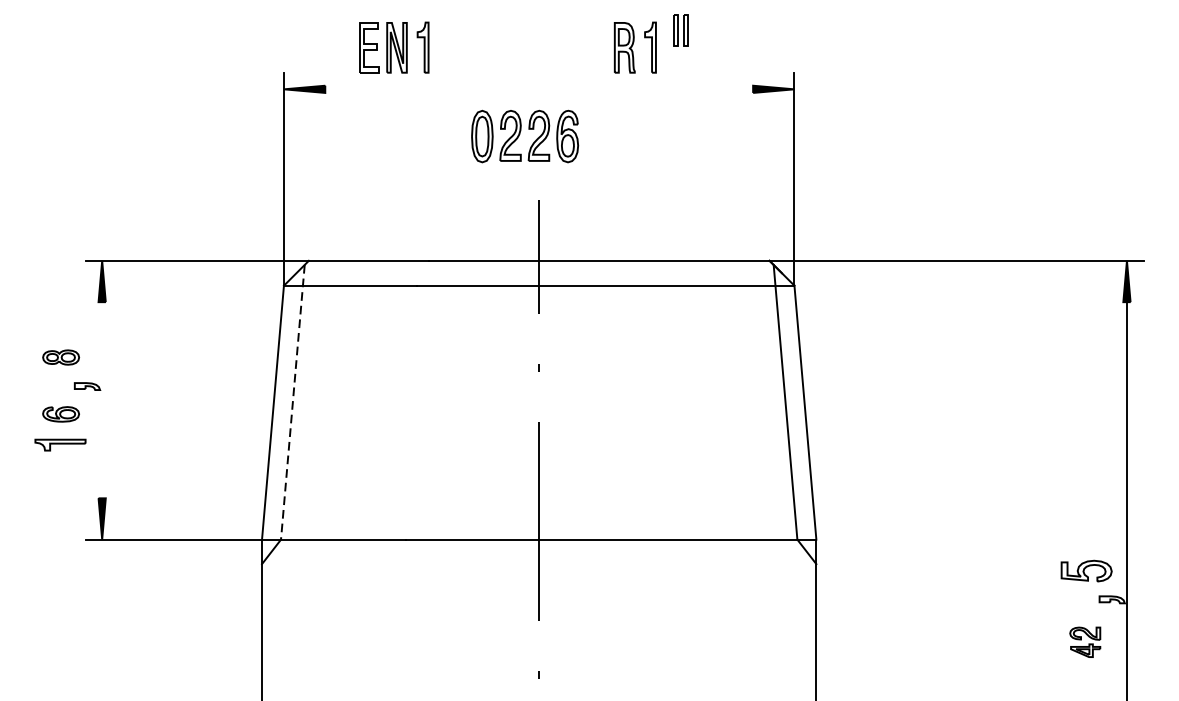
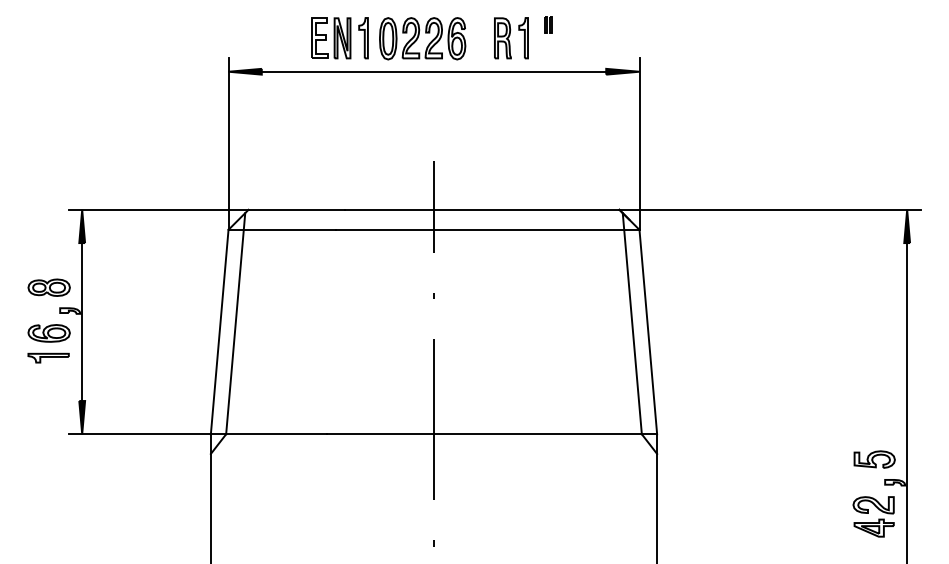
part: (681, 30) -> (548, 24), size x0.62
part: (393, 48) -> (339, 38), moved
line: (538, 89) -> (433, 71), added
part: (524, 136) -> (422, 38), moved
part: (60, 357) -> (48, 287), size x1.43
line: (102, 400) -> (82, 322), added
line: (292, 402) -> (235, 323), dashed -> solid
part: (60, 414) -> (48, 333), size x1.43
part: (1085, 641) -> (873, 516), size x1.67

